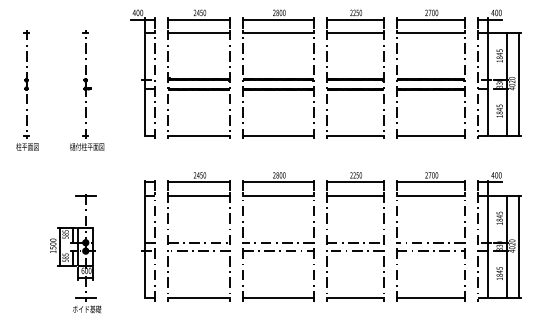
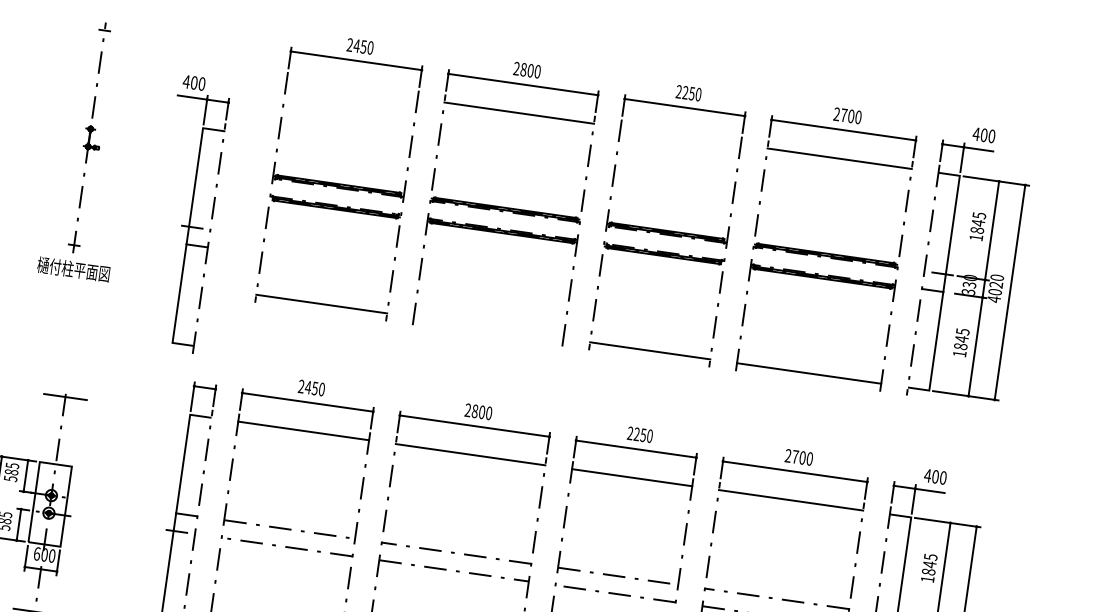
line: (198, 33) -> (351, 89), removed
line: (354, 33) -> (679, 136), removed
part: (142, 73) -> (185, 211), moved
part: (87, 90) -> (91, 151), moved
line: (278, 135) -> (488, 327), removed

